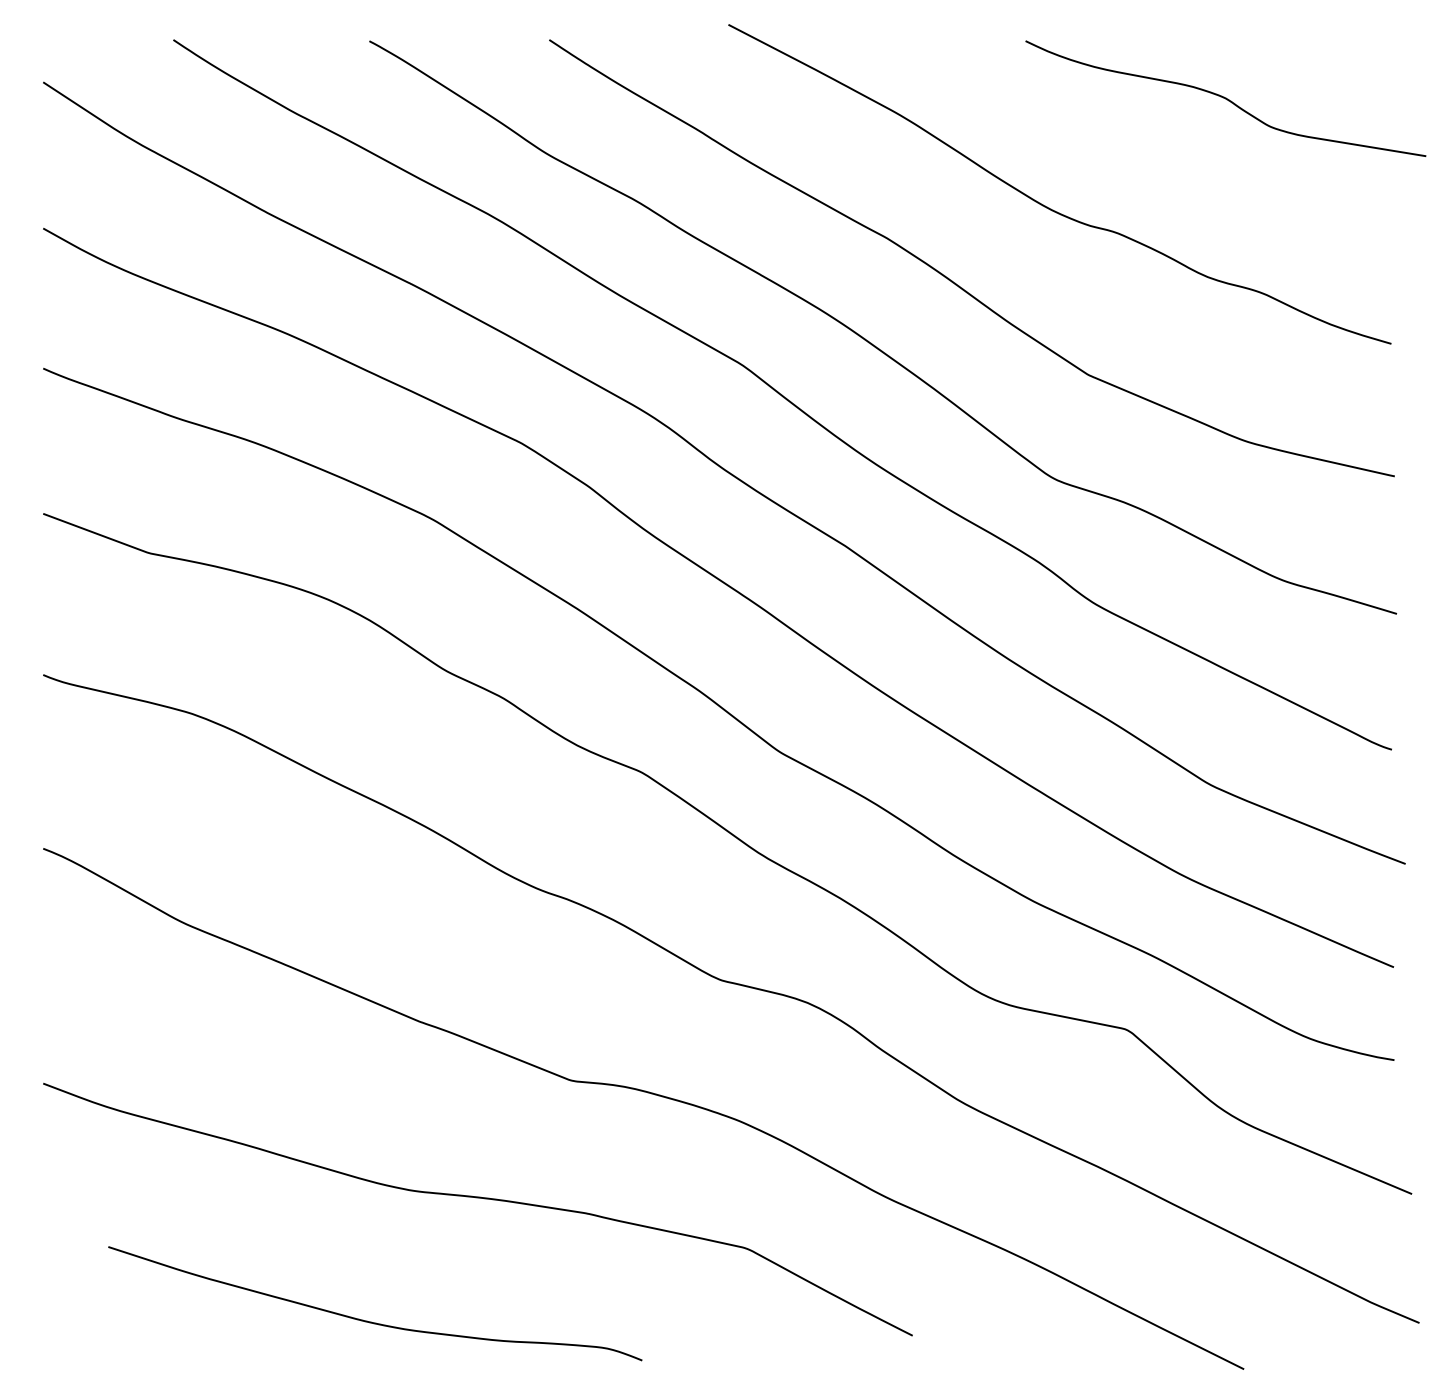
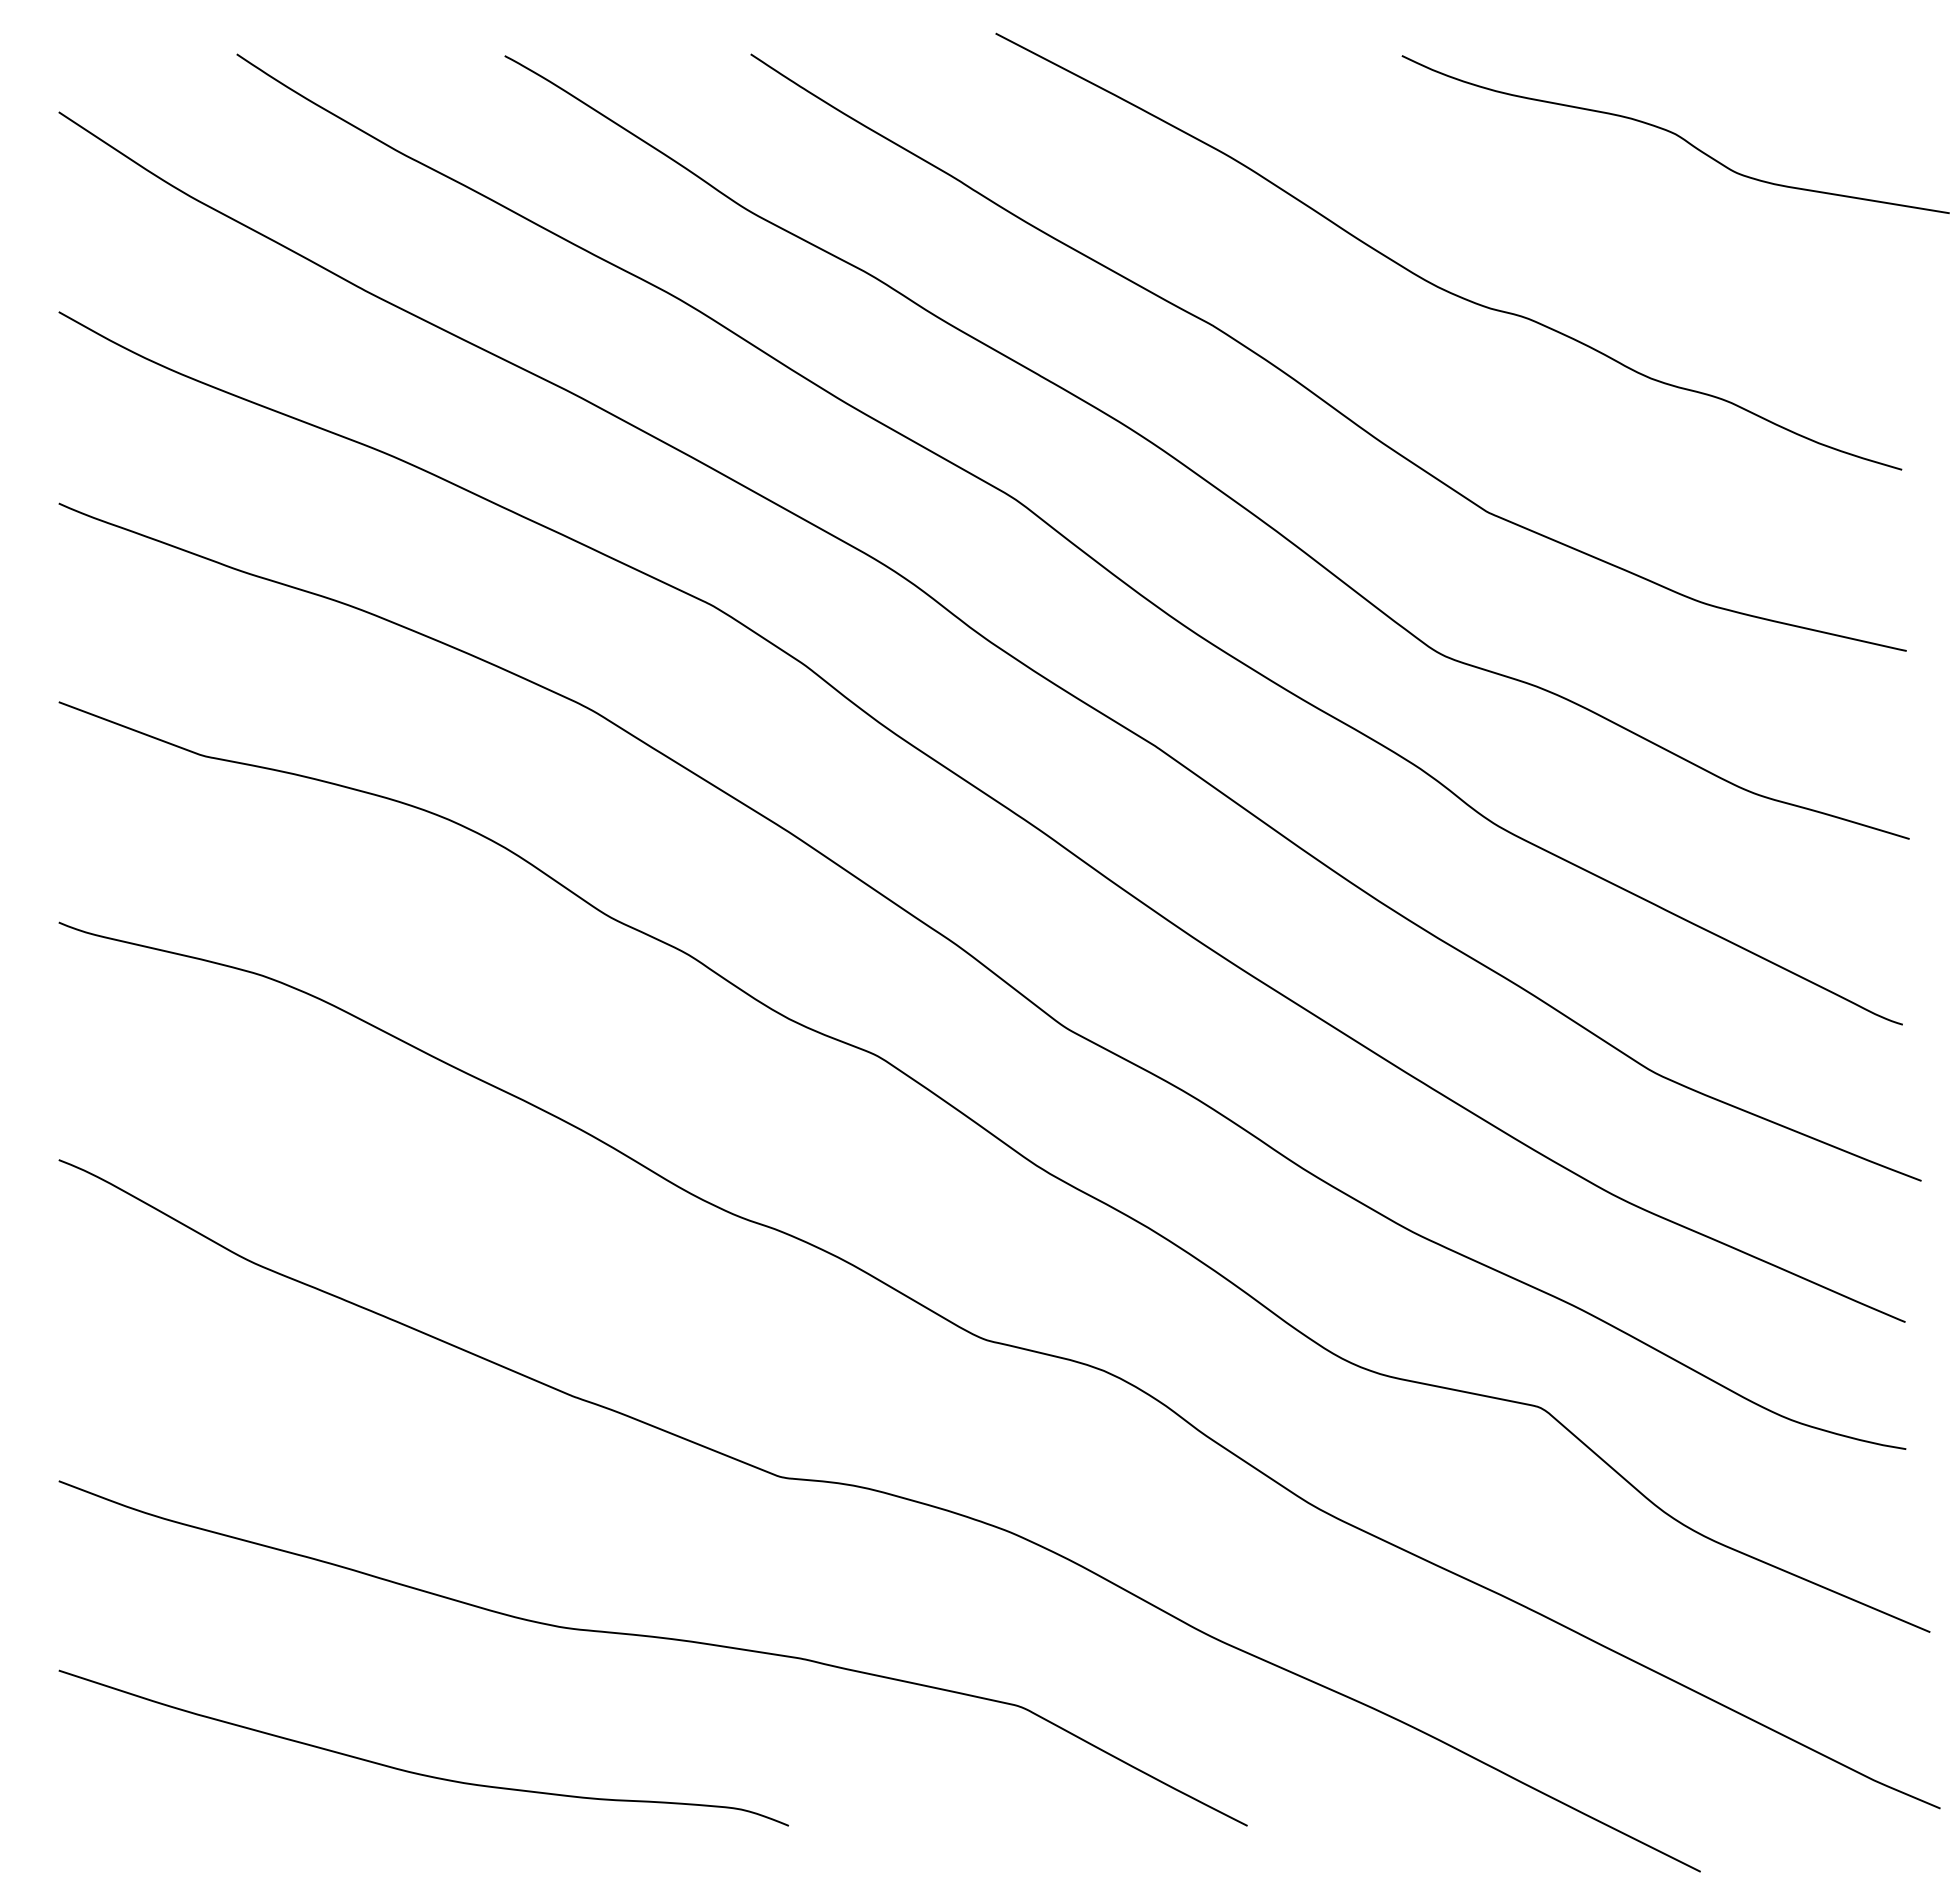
curve: (370, 1321) -> (417, 1772), moved

